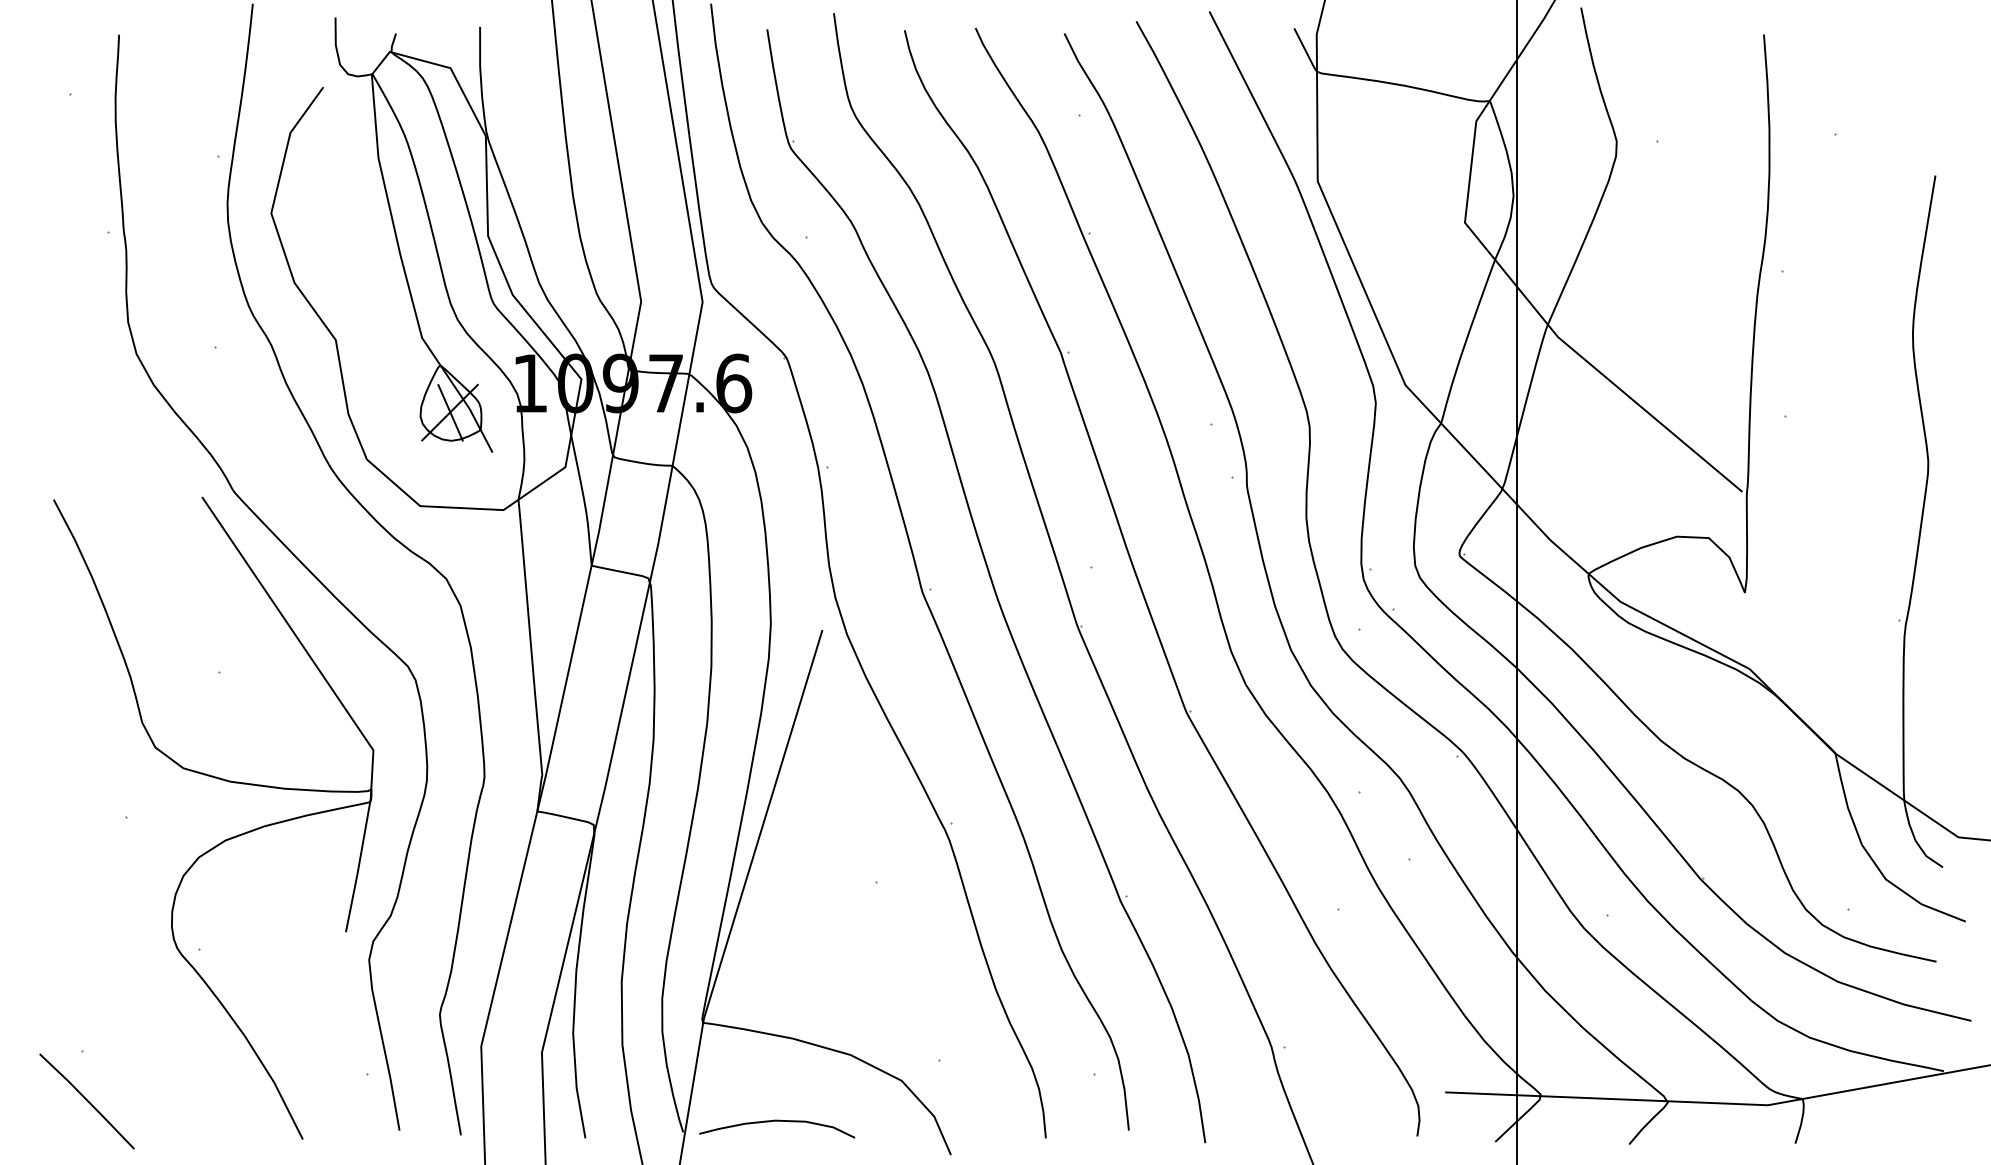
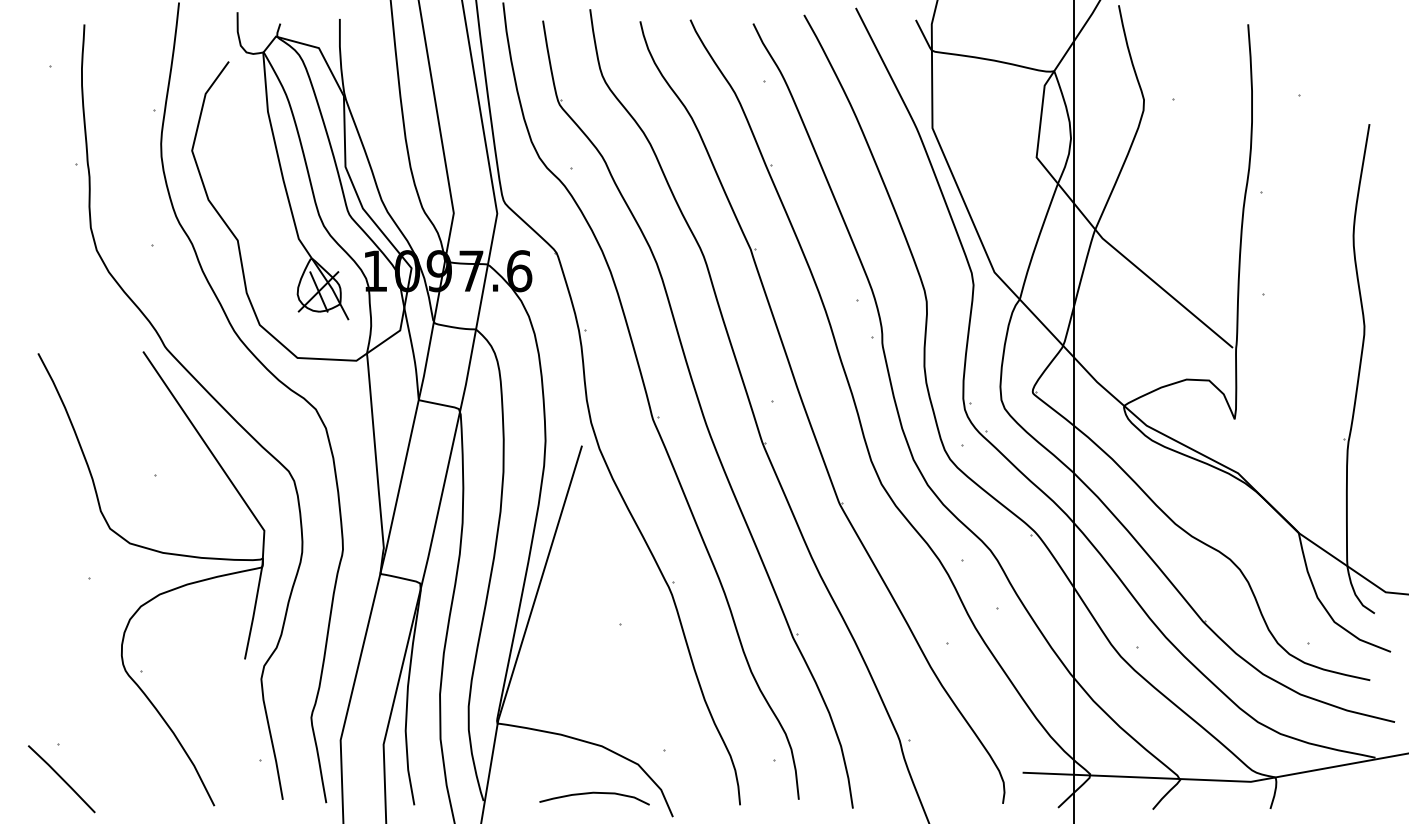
curve: (777, 1121) -> (594, 793), moved

